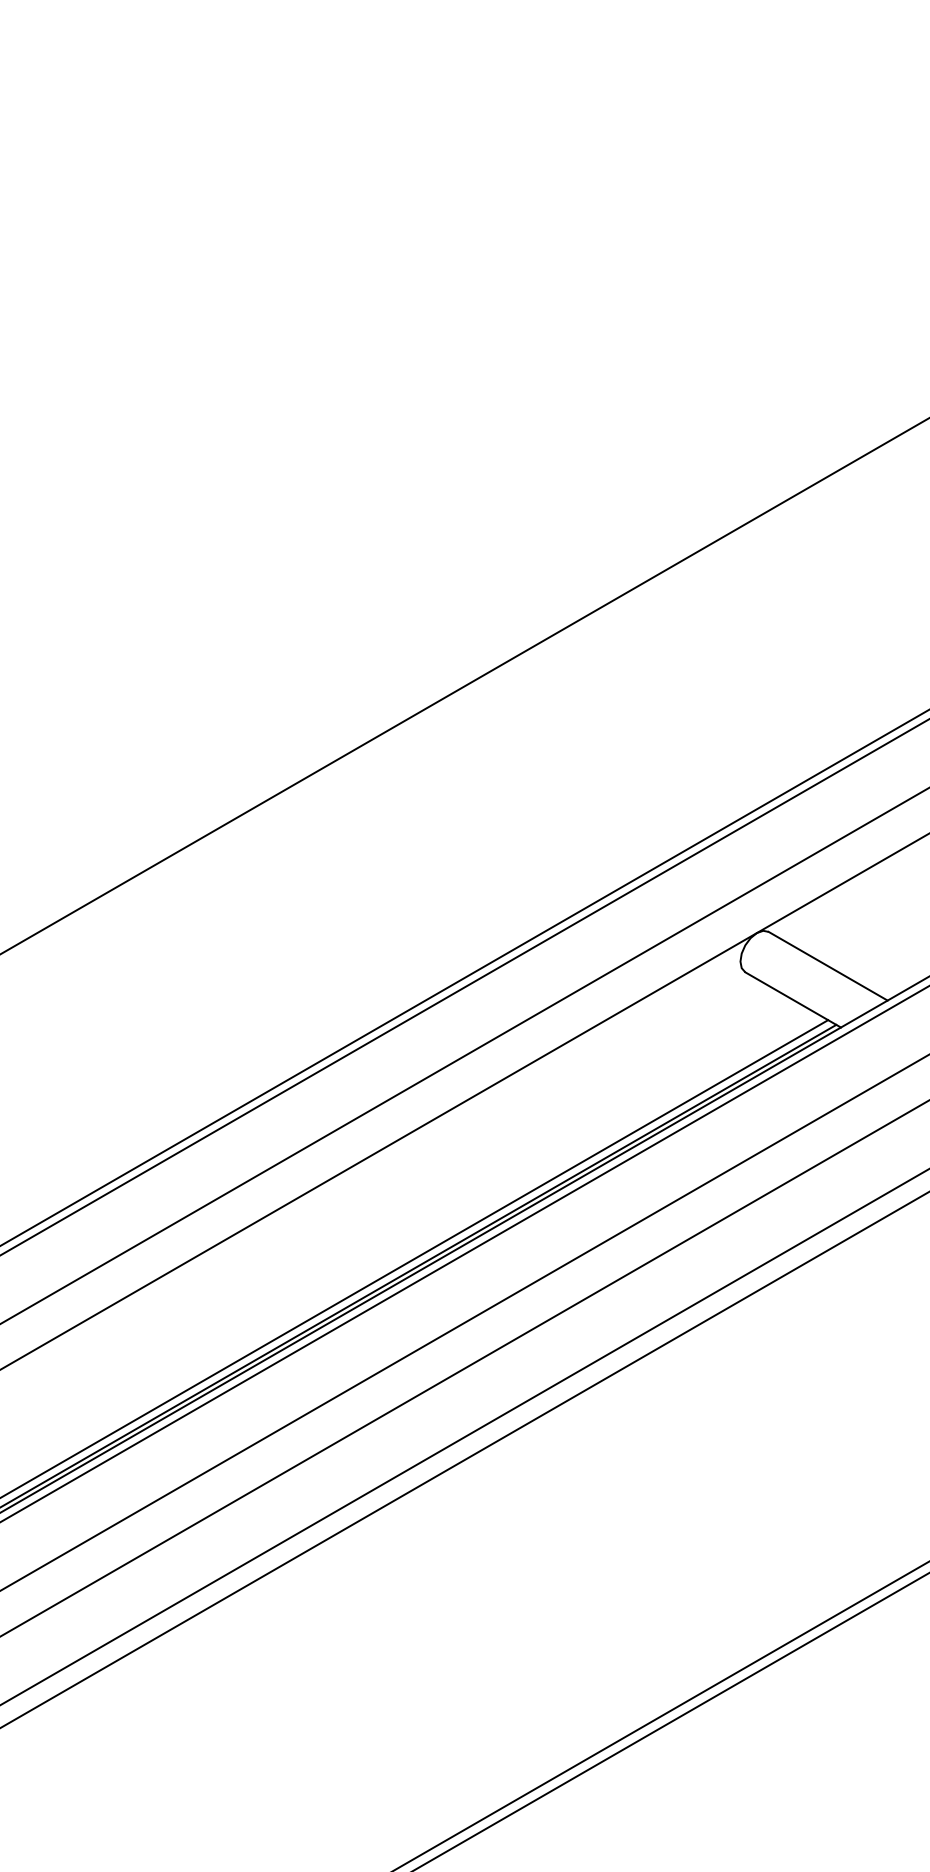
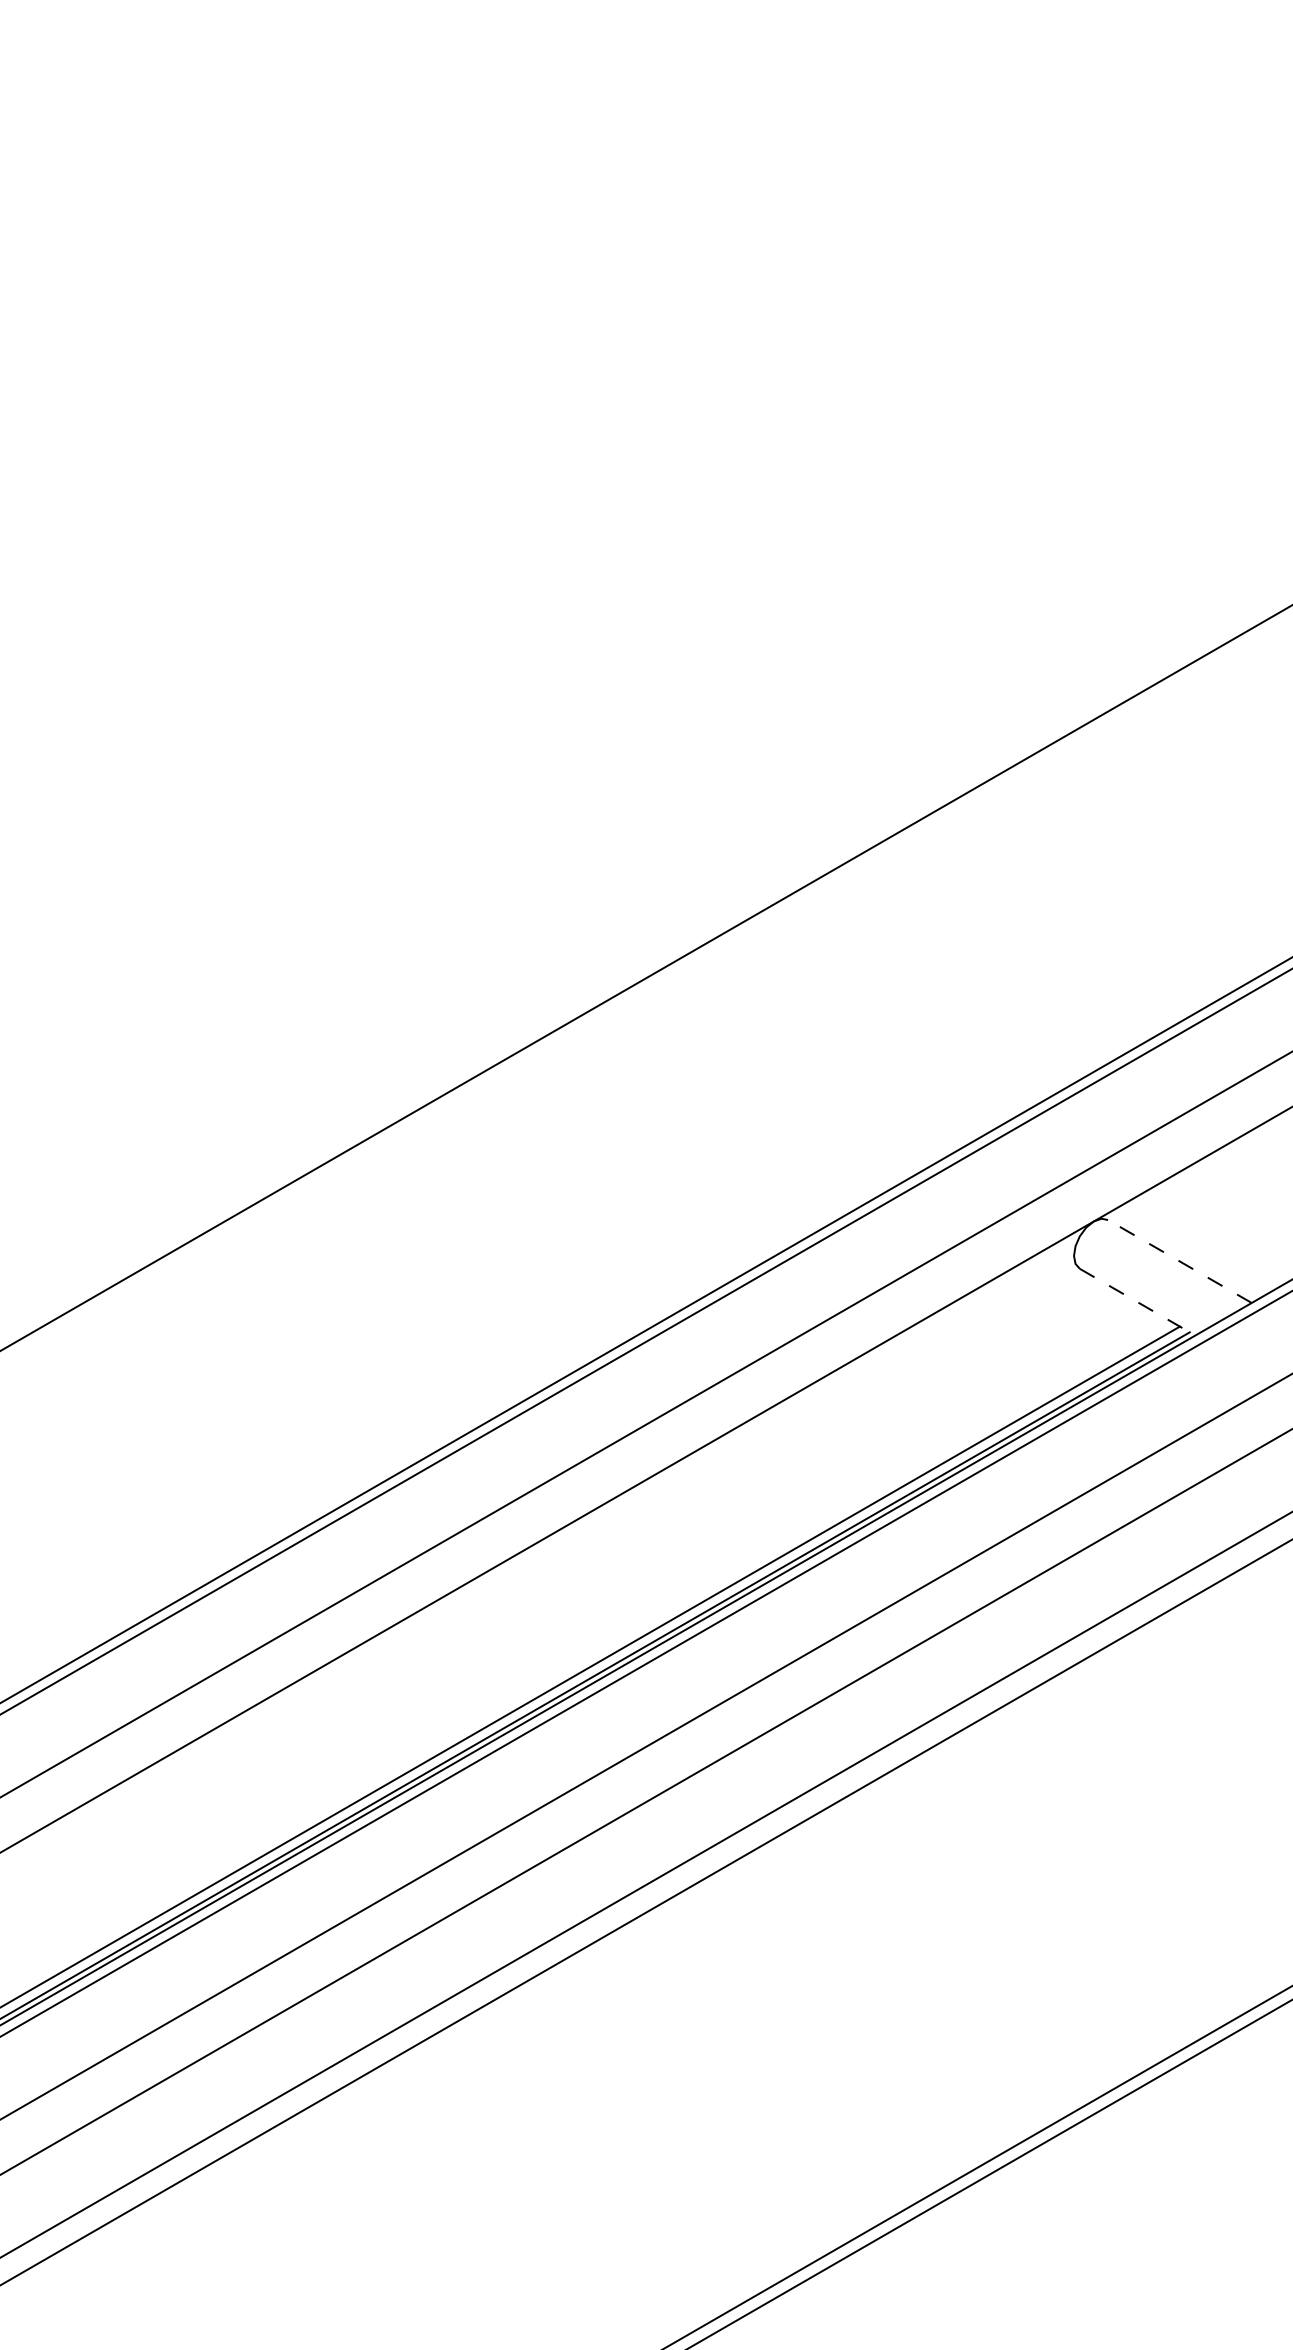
line: (827, 966) -> (1179, 1261), solid -> dashed
line: (793, 1000) -> (1137, 1302), solid -> dashed

